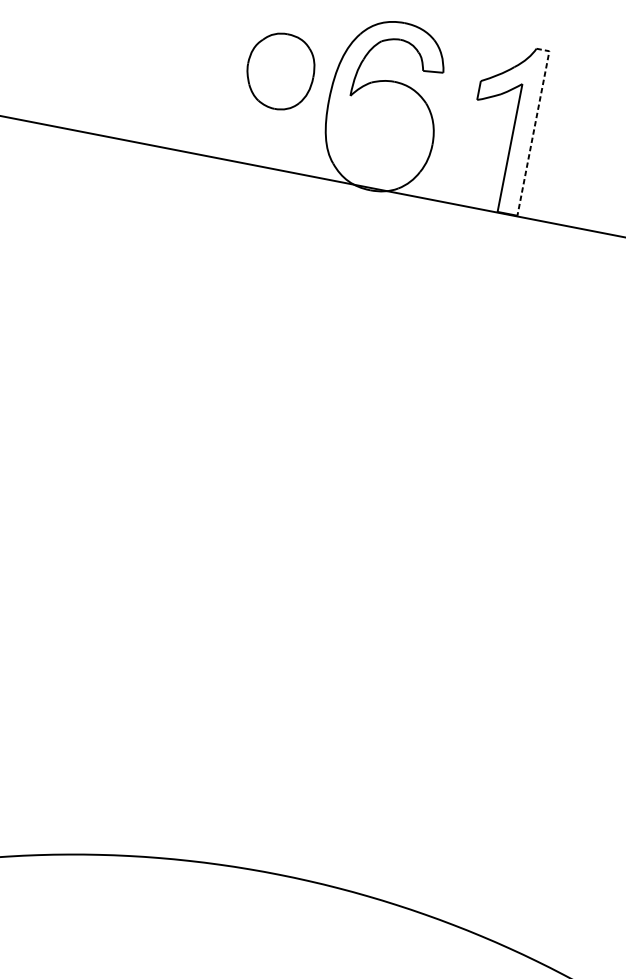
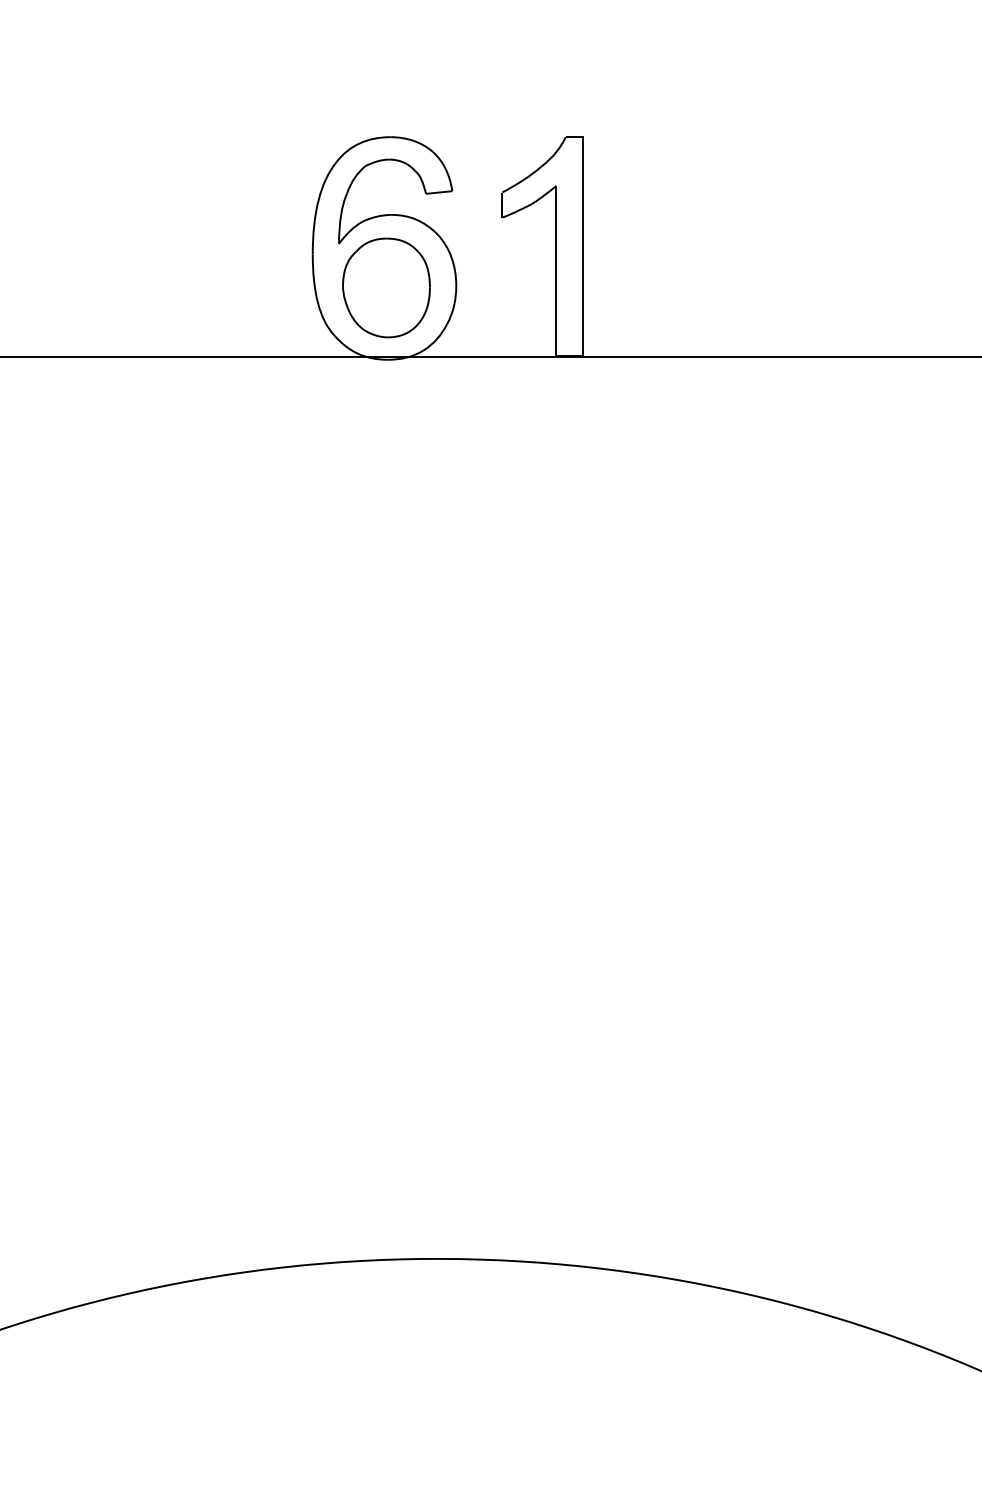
part: (280, 71) -> (386, 287), moved
line: (534, 126) -> (582, 237), dashed -> solid

